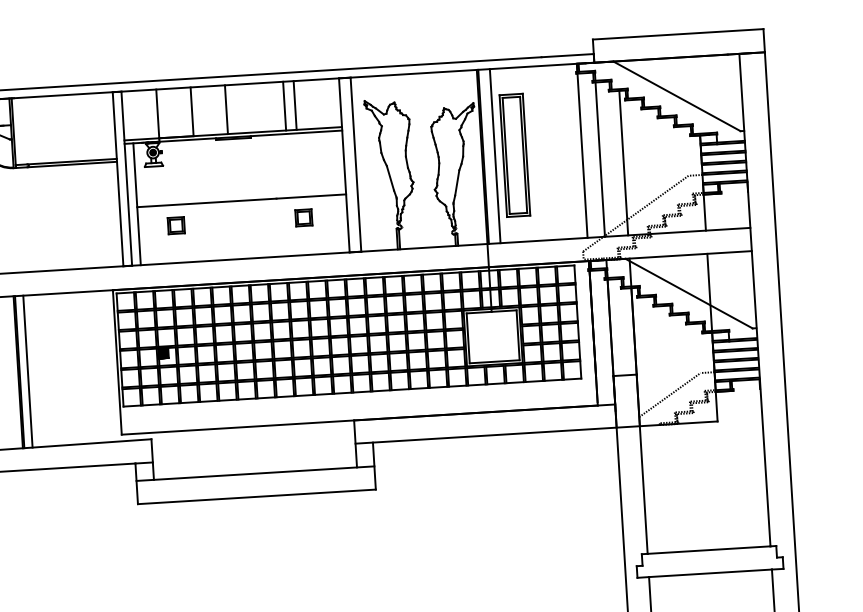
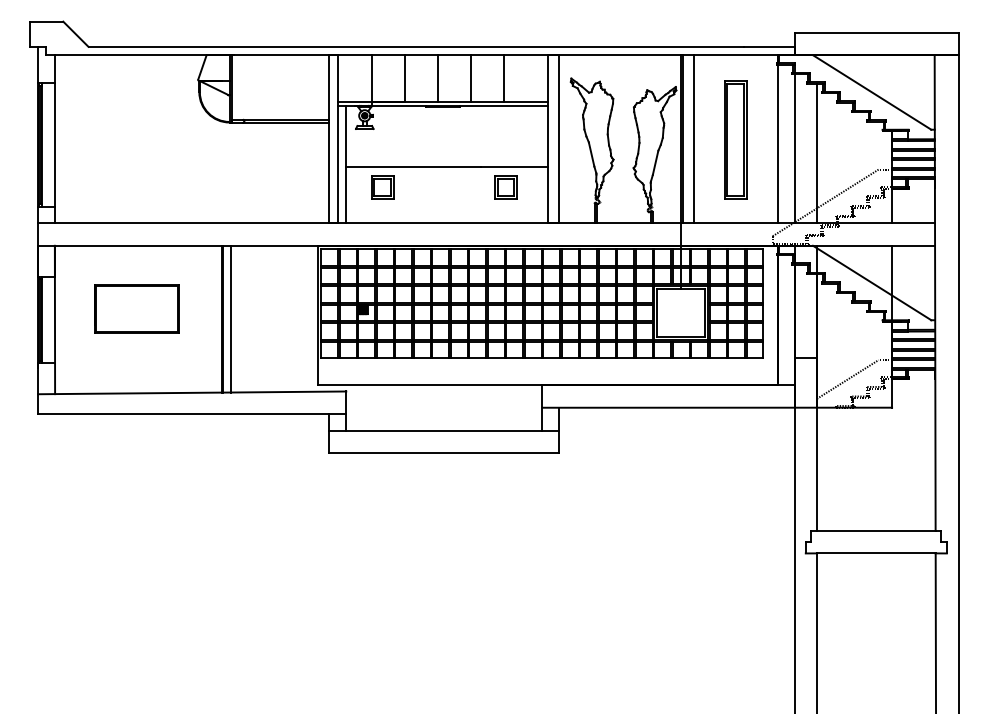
line: (285, 105) -> (471, 78), moved
part: (514, 155) -> (735, 139), moved
part: (303, 217) -> (505, 187), size x1.43
part: (176, 225) -> (382, 187), size x1.43

